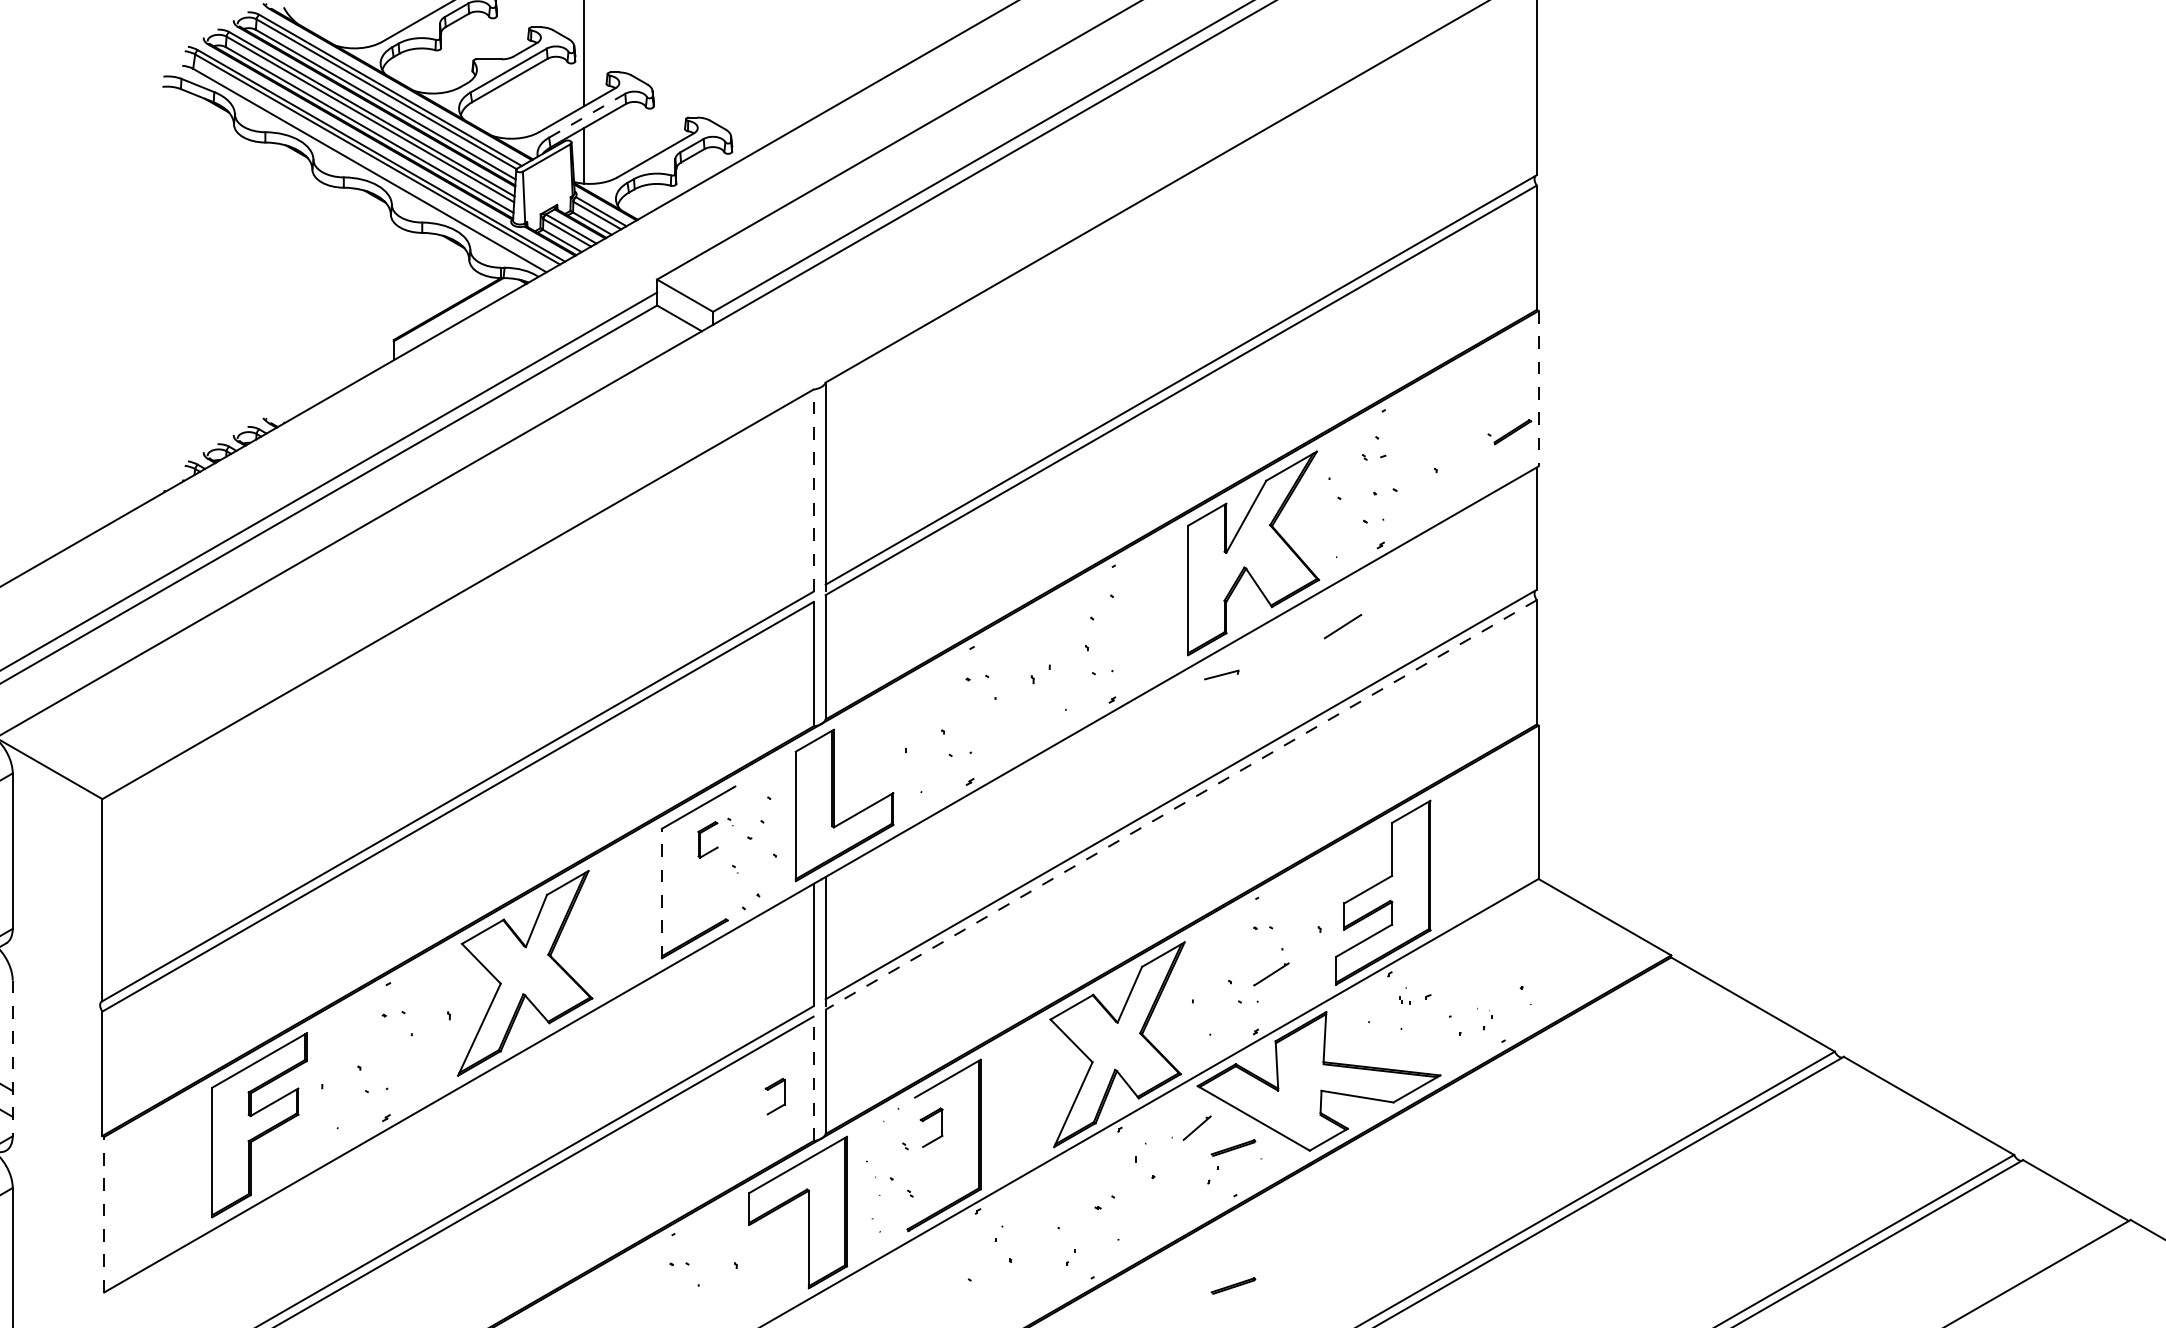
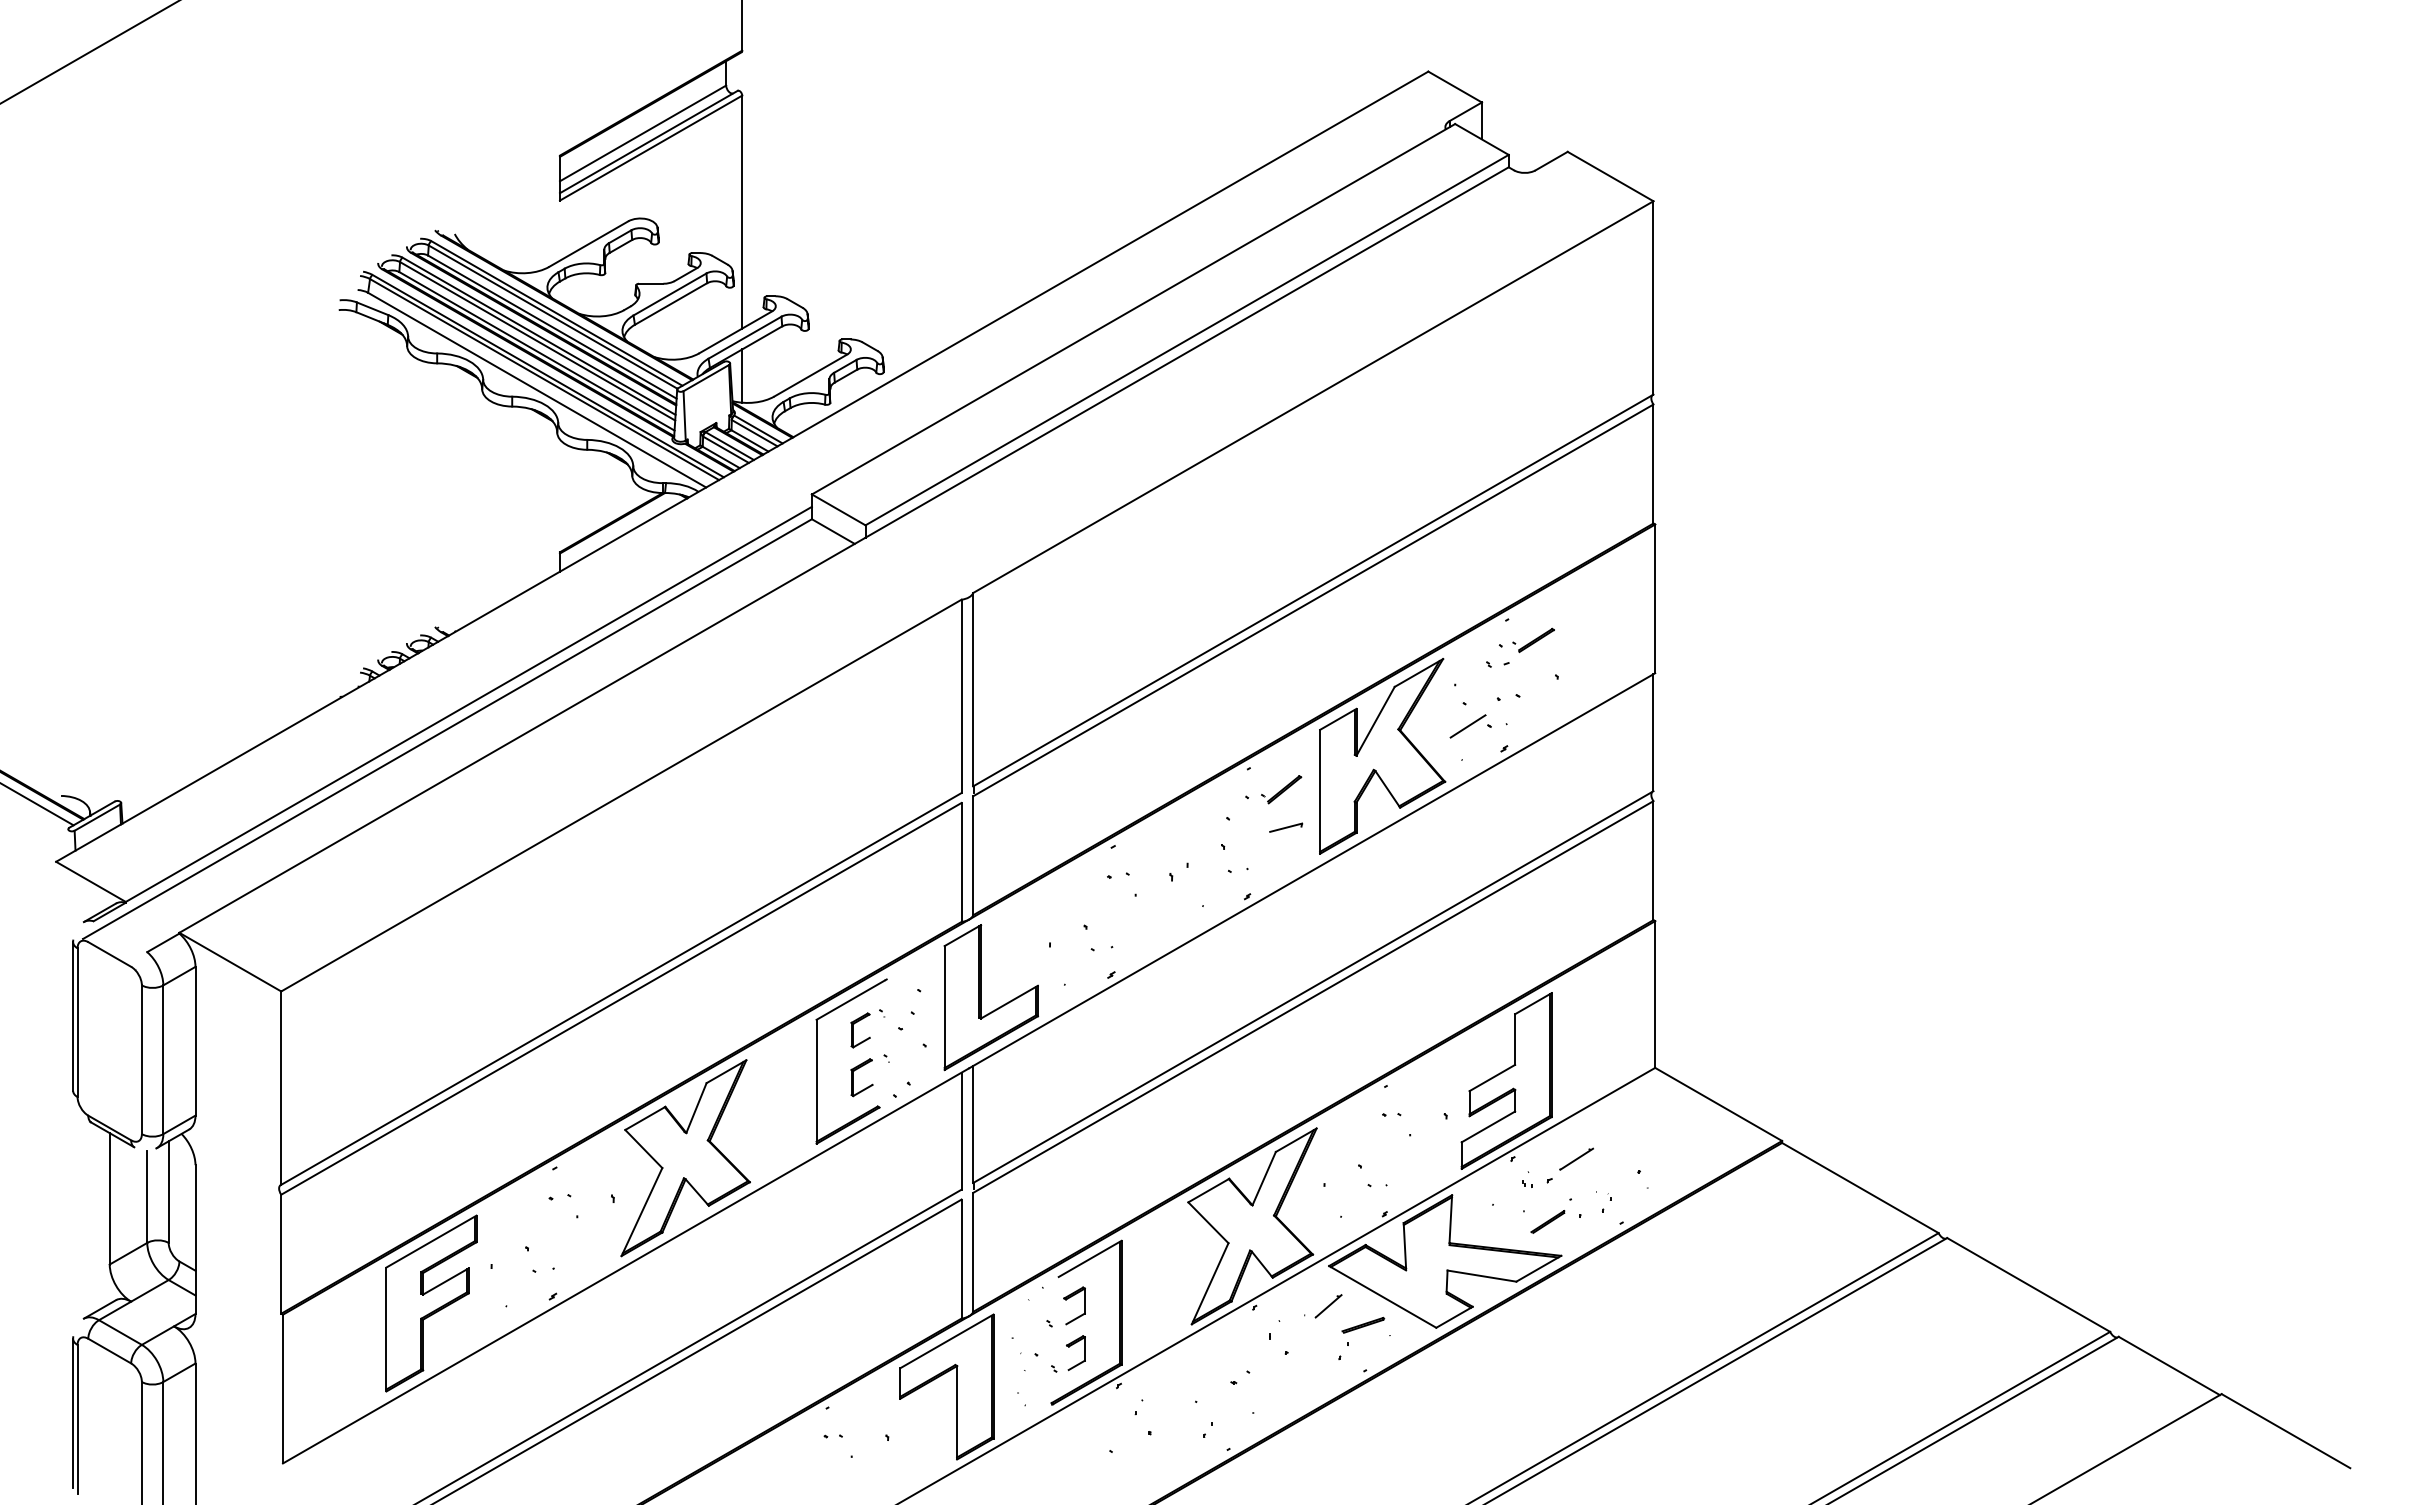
line: (587, 115) -> (745, 337), dashed -> solid
line: (1538, 389) -> (1655, 599), dashed -> solid
part: (1509, 431) -> (1533, 639), moved
line: (813, 490) -> (961, 696), dashed -> solid
part: (1147, 587) -> (1281, 789), added
line: (1342, 626) -> (1467, 726), moved
part: (1222, 674) -> (1286, 827), moved
line: (1181, 805) -> (1313, 997), dashed -> solid
part: (700, 889) -> (853, 1077), added
line: (661, 893) -> (816, 1081), dashed -> solid
part: (1271, 973) -> (1576, 1158), moved
line: (1426, 1039) -> (1547, 1221), added
line: (12, 1059) -> (195, 1240), dashed -> solid
line: (813, 1078) -> (961, 1258), dashed -> solid
part: (768, 1090) -> (1069, 1347), moved
line: (103, 1214) -> (282, 1388), dashed -> solid
part: (1233, 1285) -> (1363, 1456), removed

